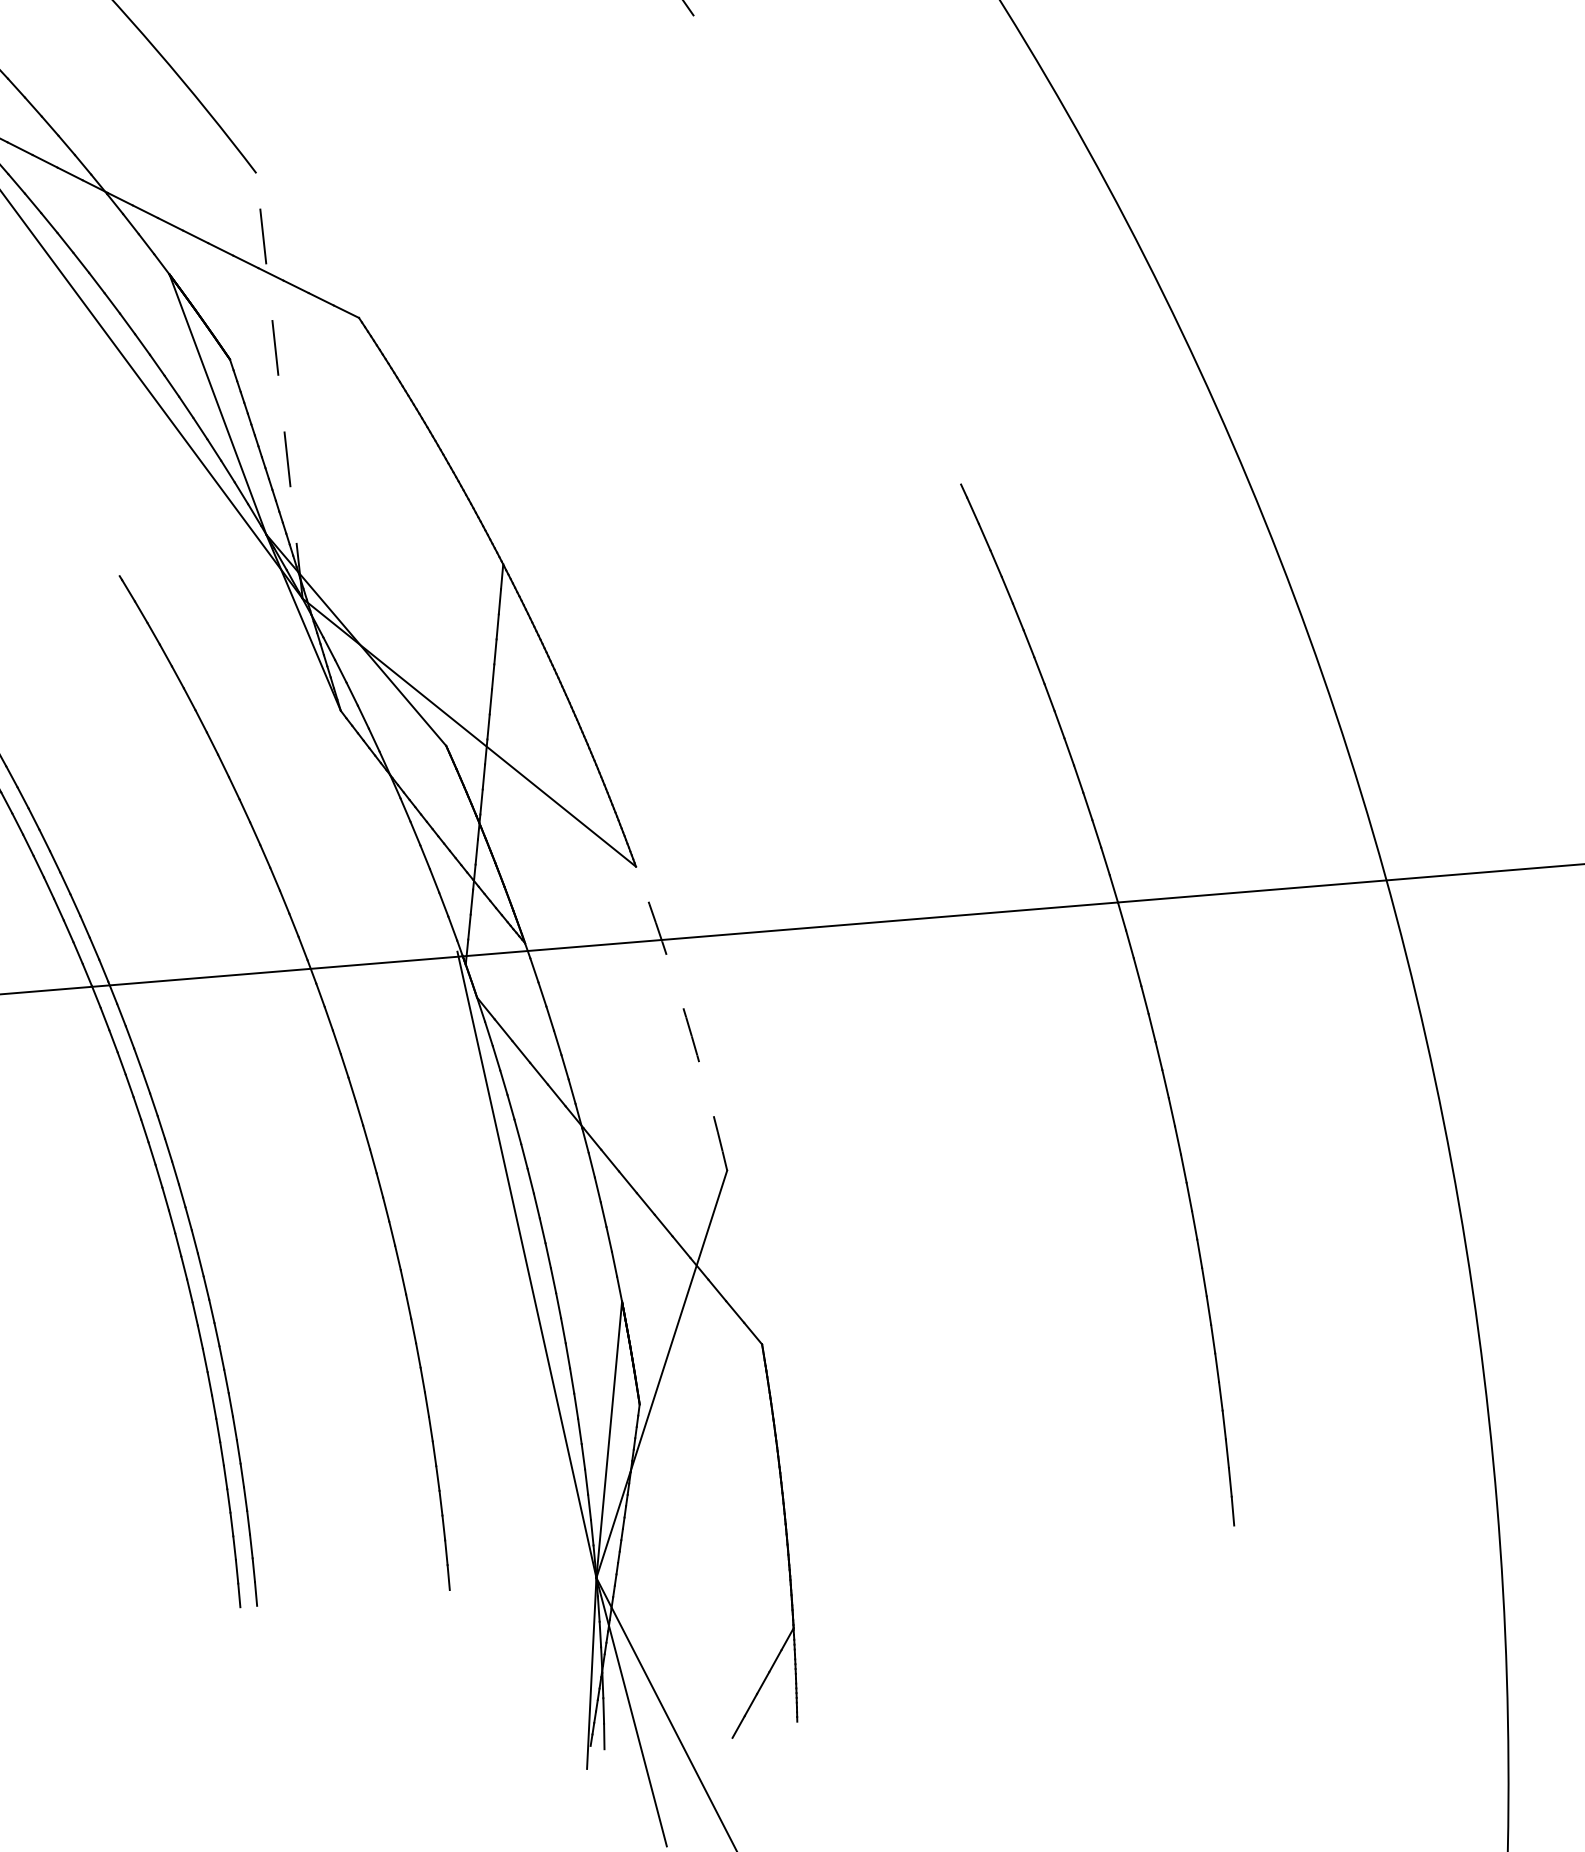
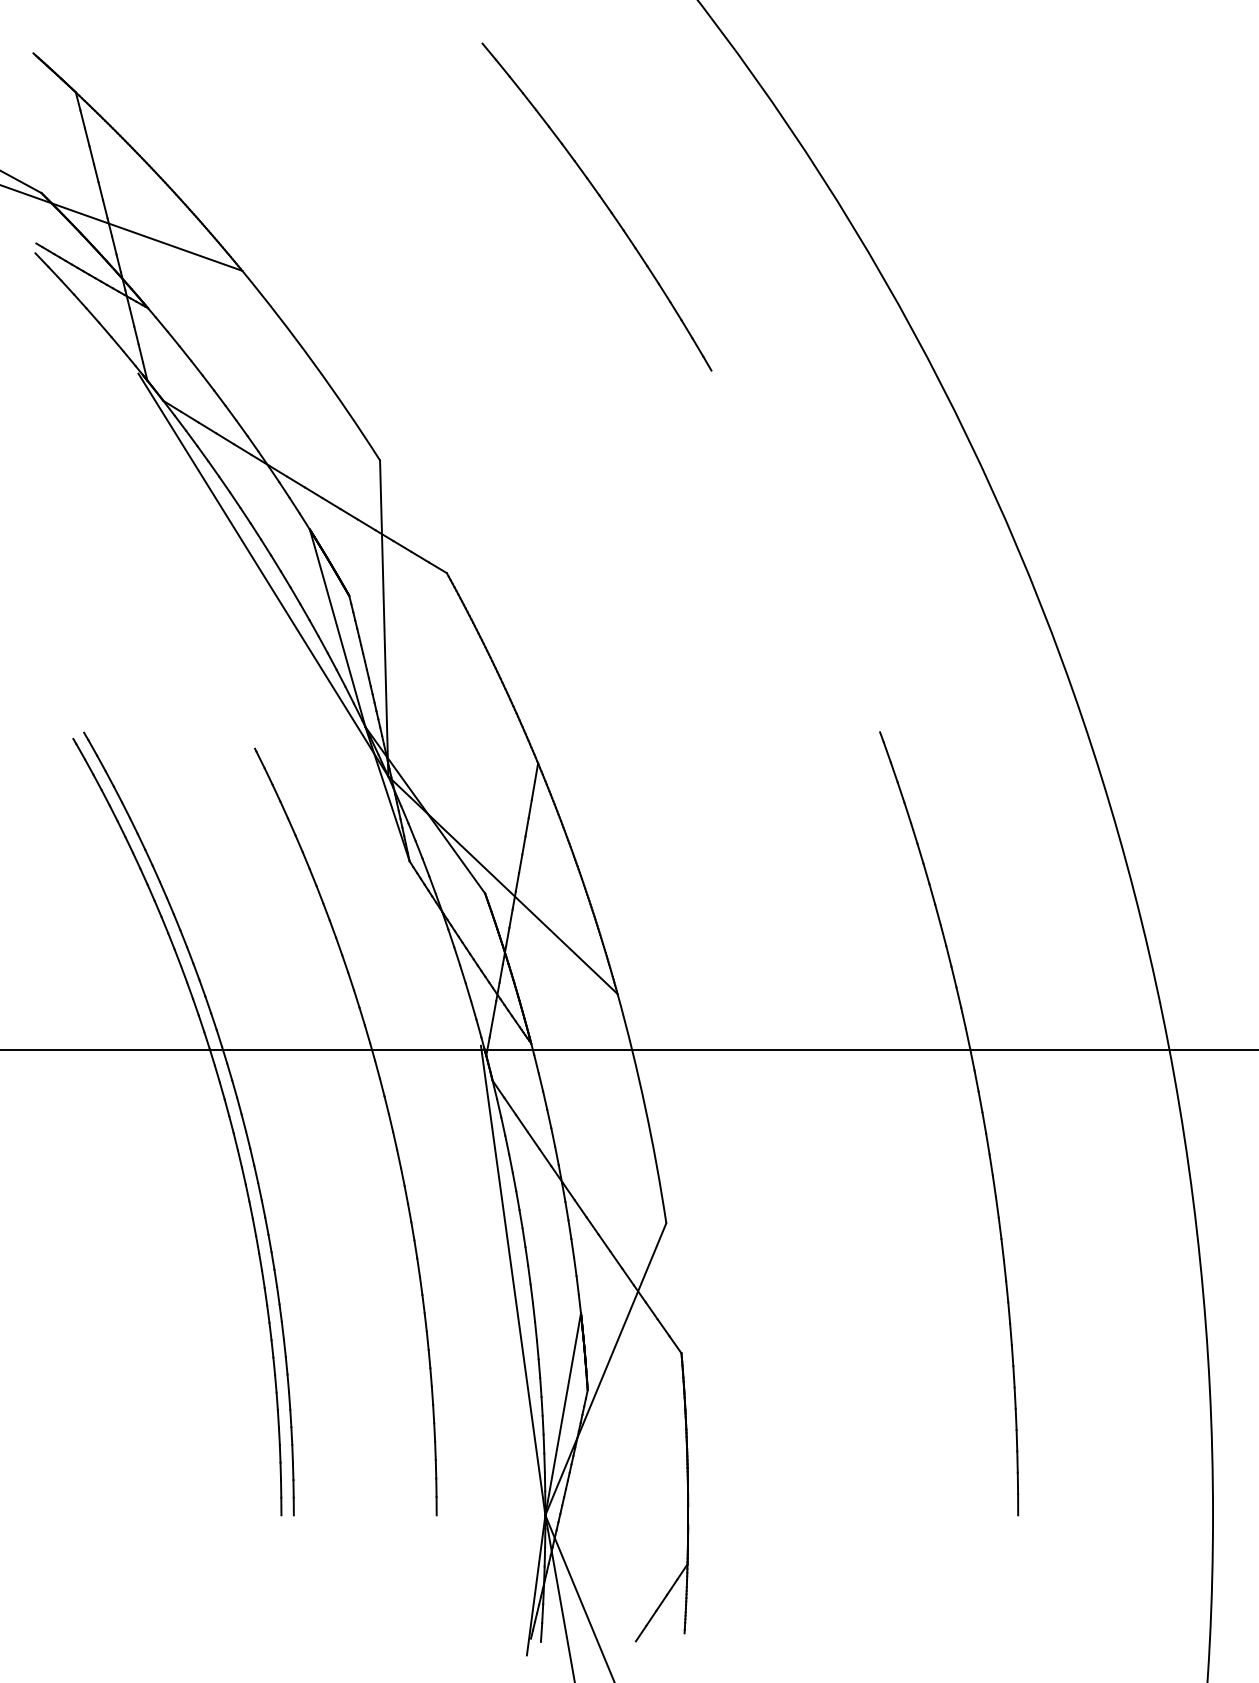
line: (279, 384) -> (384, 617), dashed -> solid
arc: (686, 1016) -> (645, 1107), dashed -> solid

